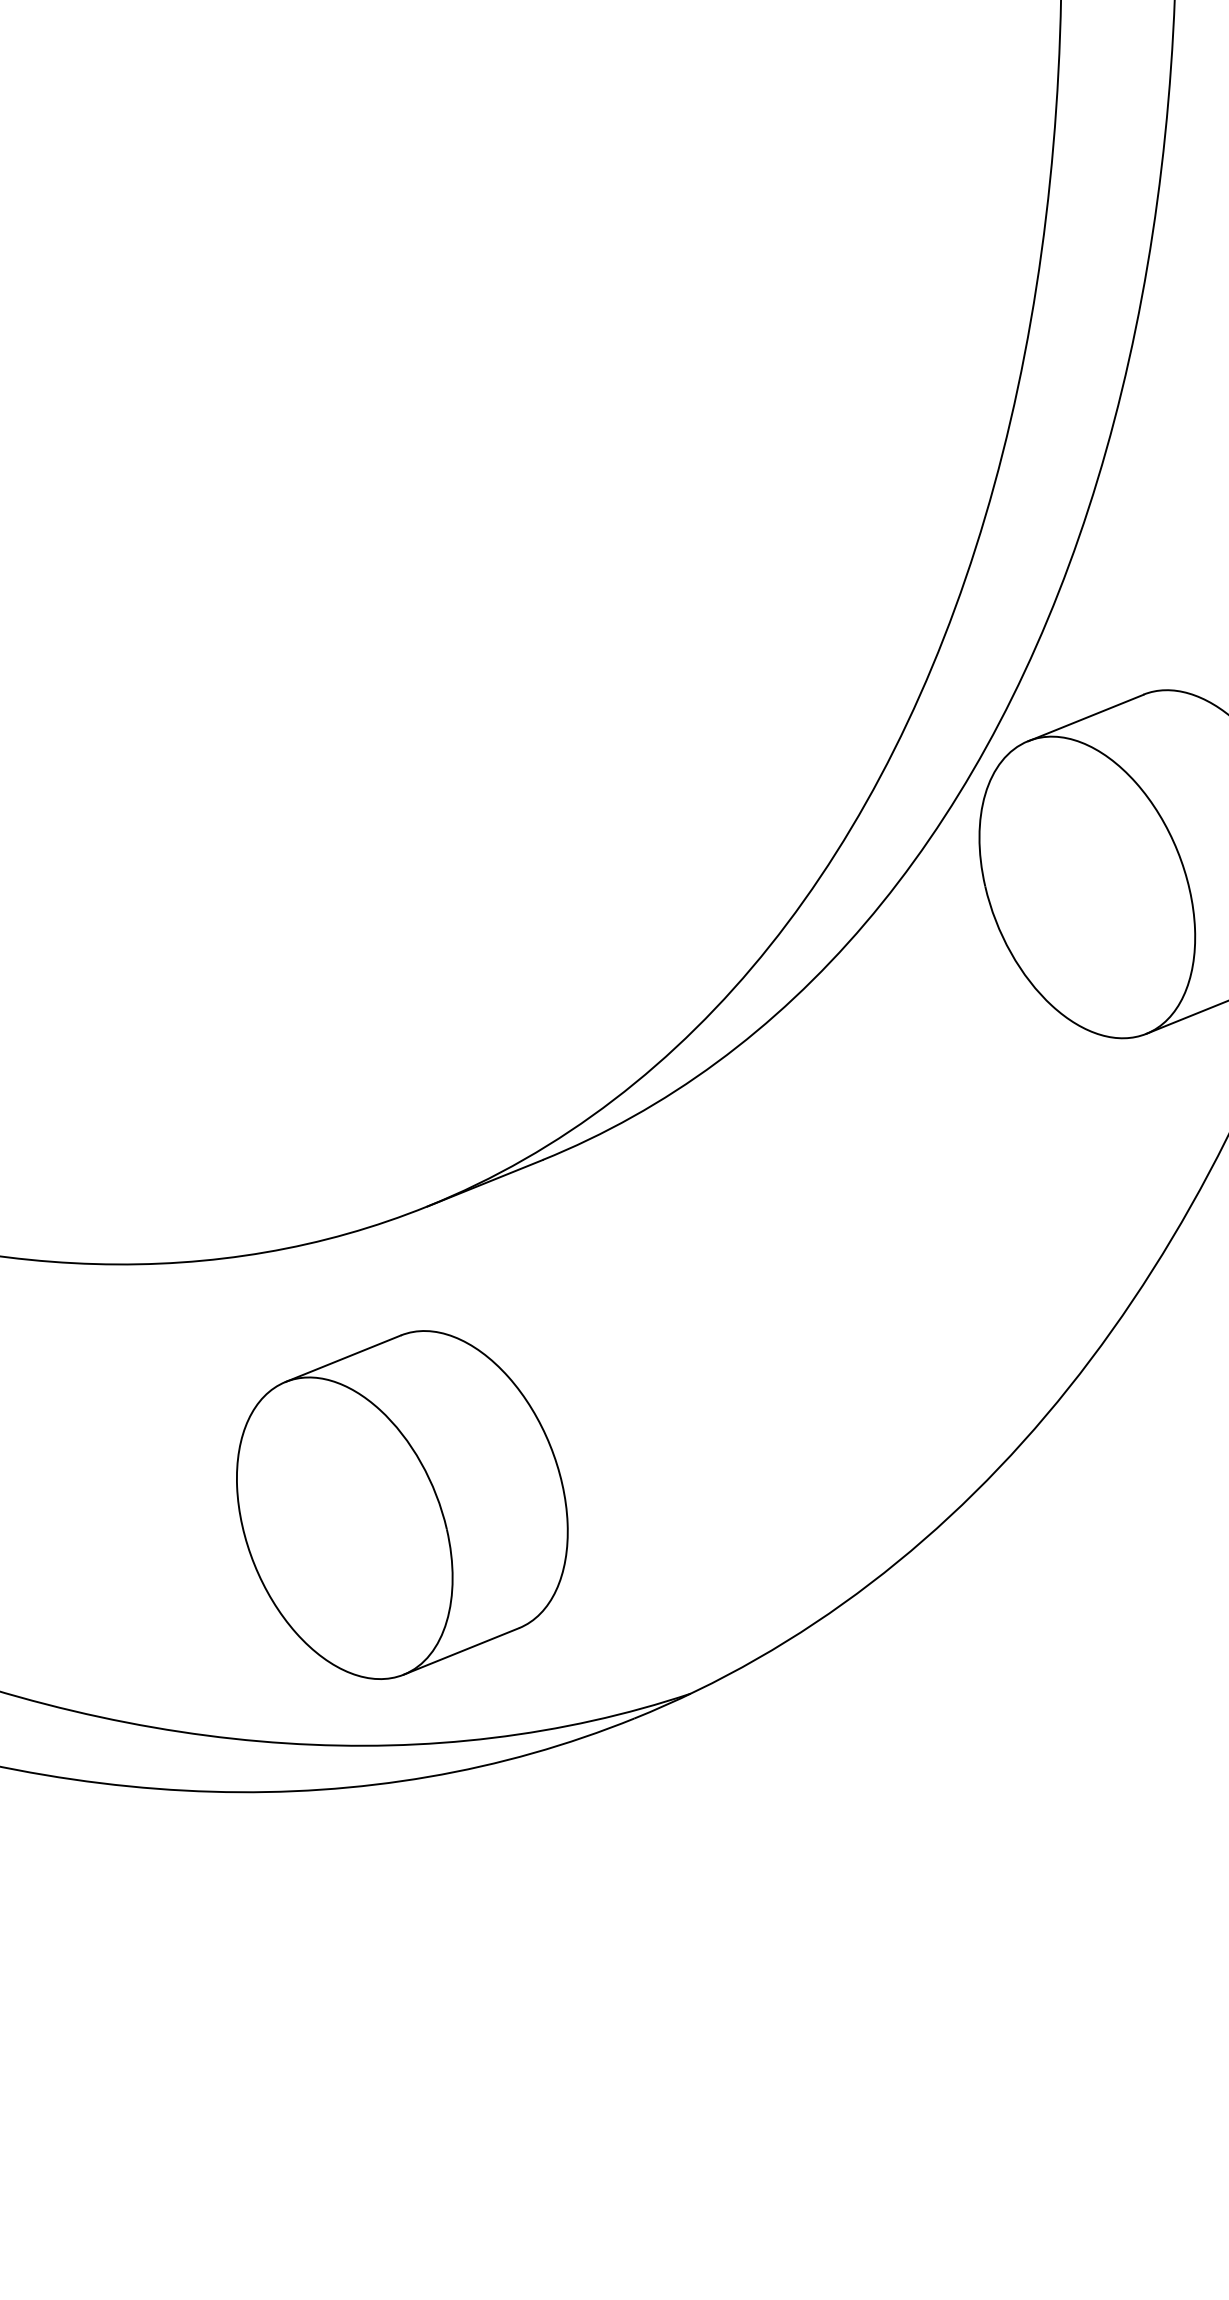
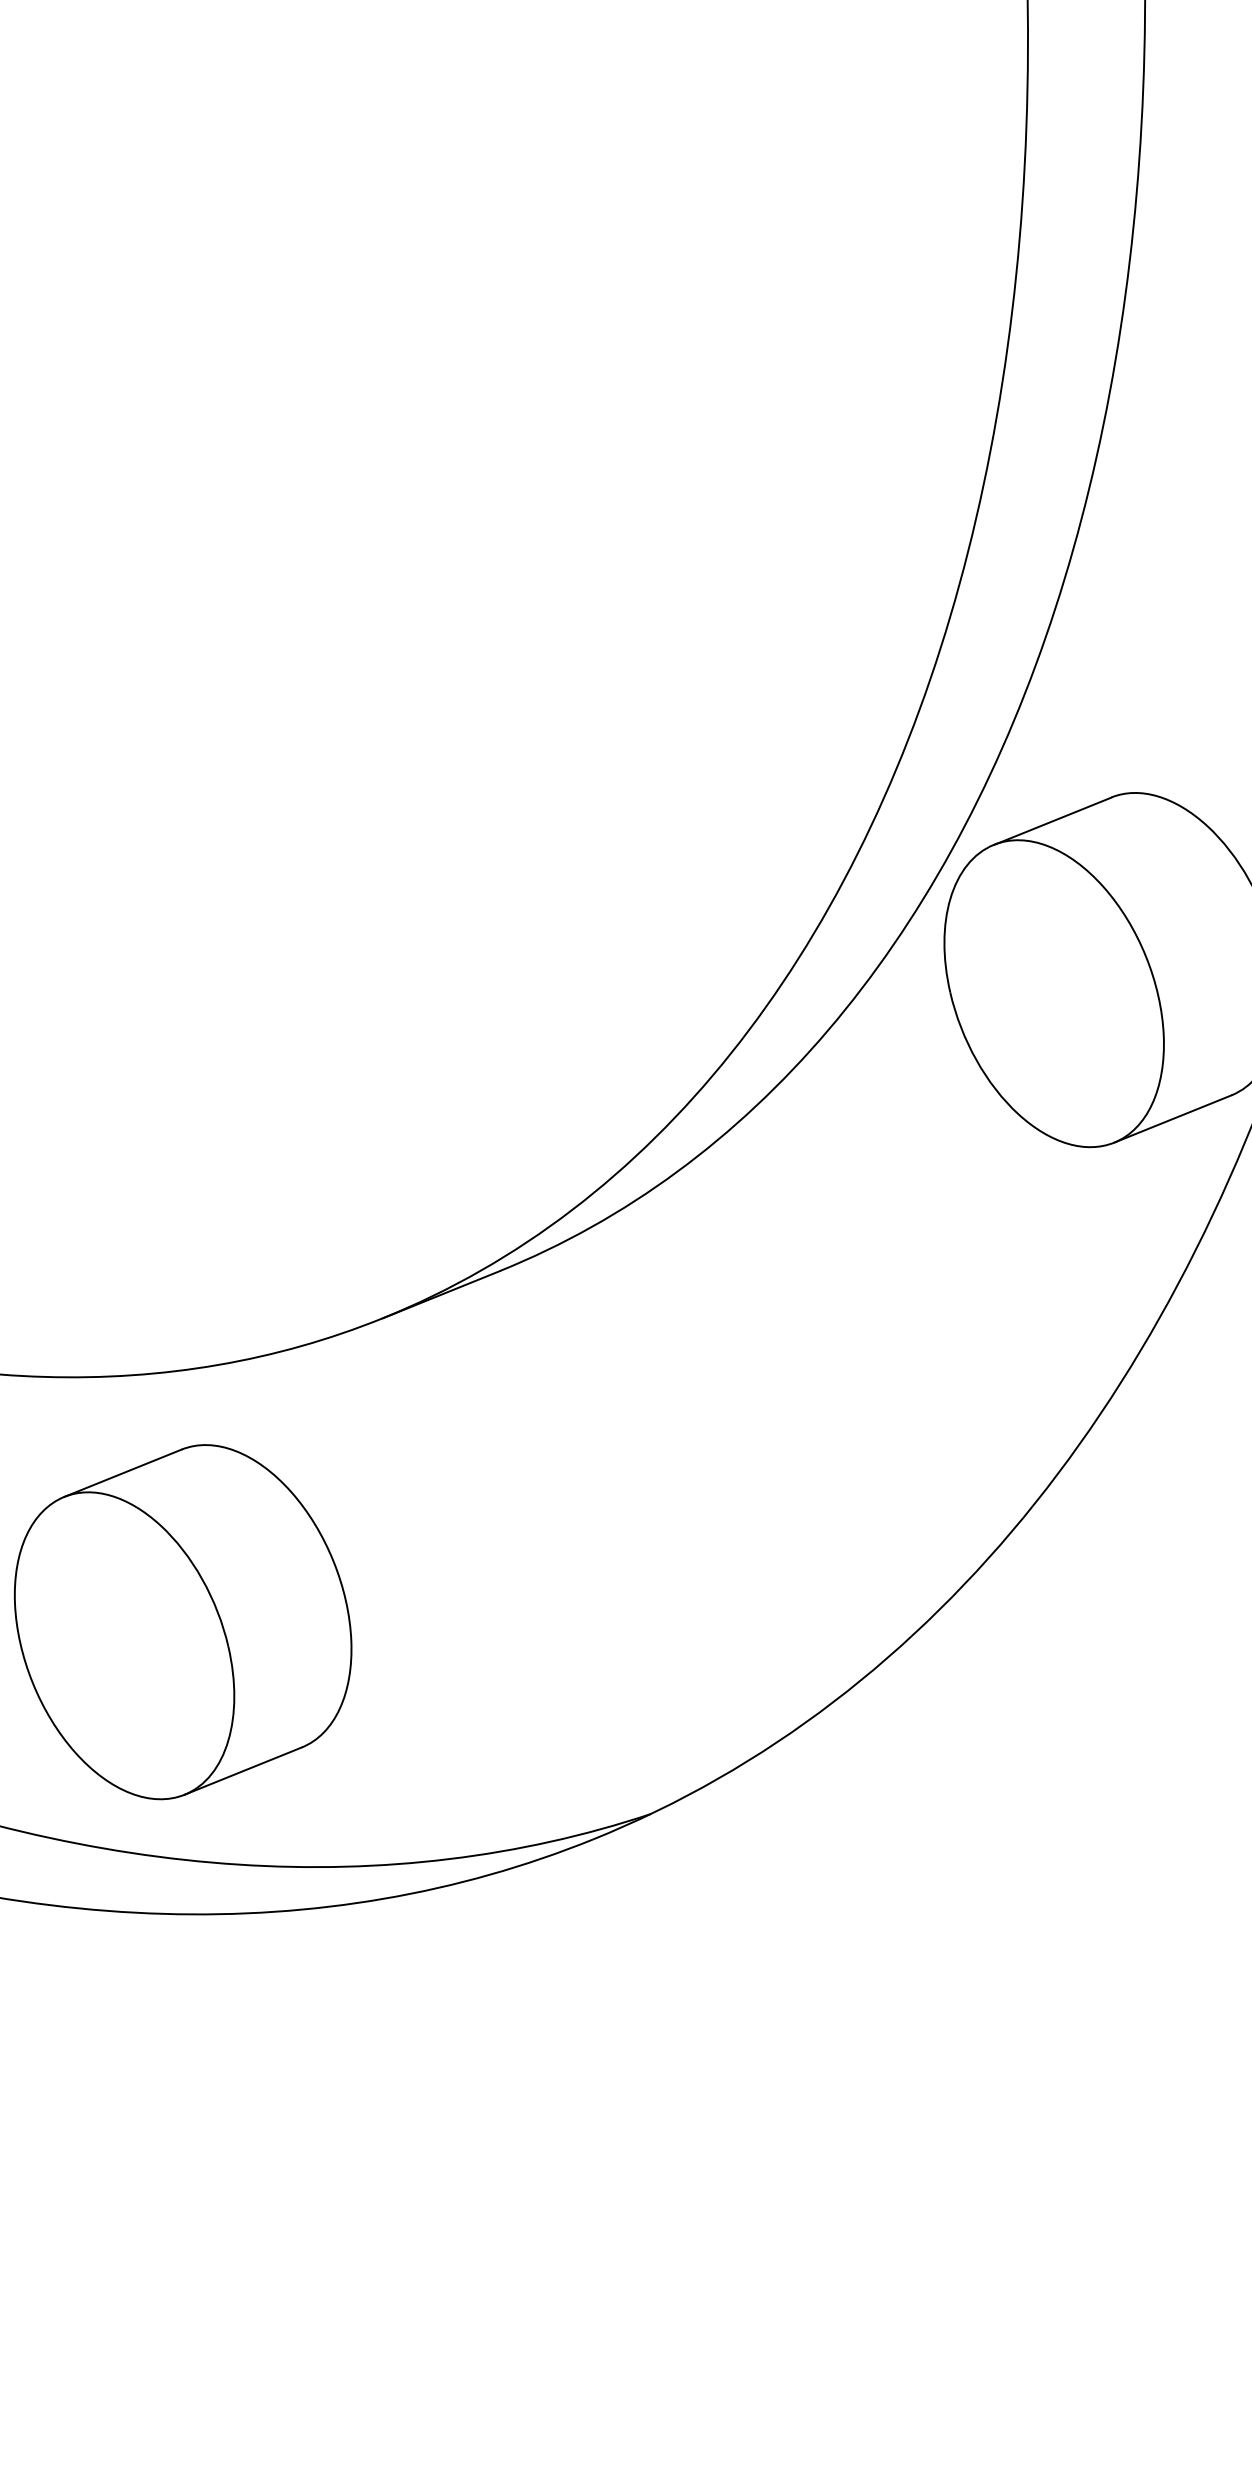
part: (401, 1505) -> (182, 1622), moved

